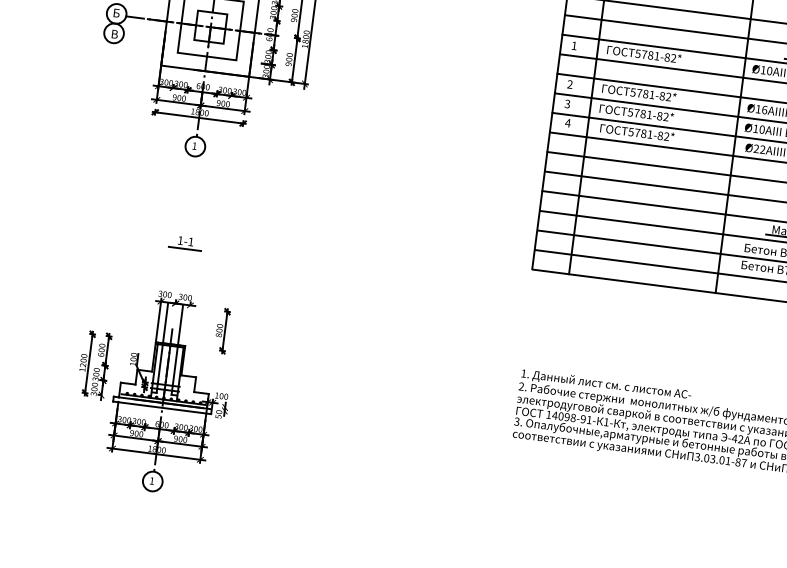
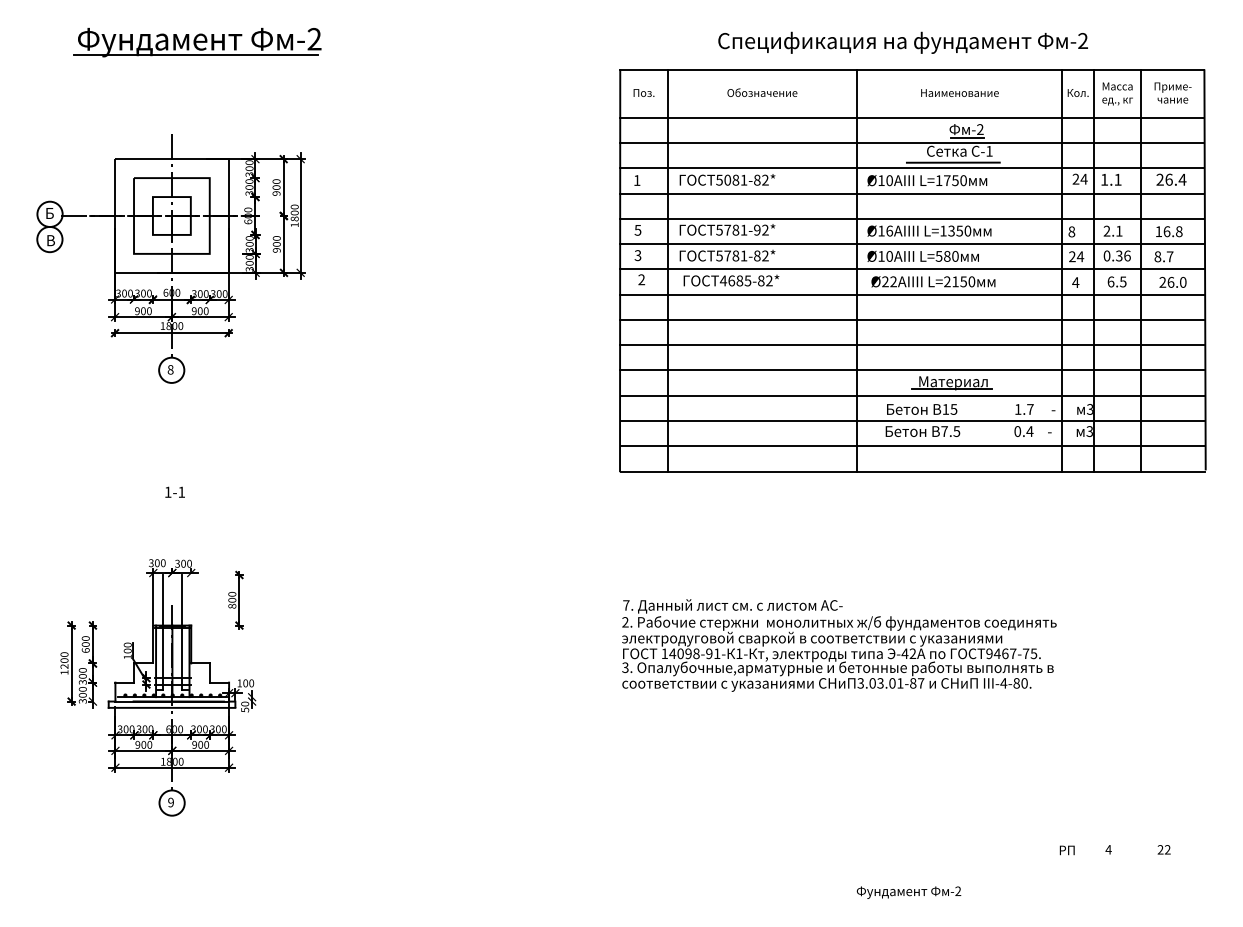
text: (644, 54) -> (727, 179), 5781-82* -> 5081-82*
text: (569, 83) -> (637, 229), 2 -> 5
text: (662, 95) -> (757, 229), 5781-82* -> 5781-92*
text: (567, 122) -> (641, 279), 4 -> 2
text: (640, 133) -> (735, 280), 5781-82* -> 4685-82*
text: (194, 145) -> (170, 369), 1 -> 8
line: (184, 249) -> (174, 502), removed
text: (523, 373) -> (626, 605), 1. -> 7.
text: (151, 480) -> (170, 802), 1 -> 9

